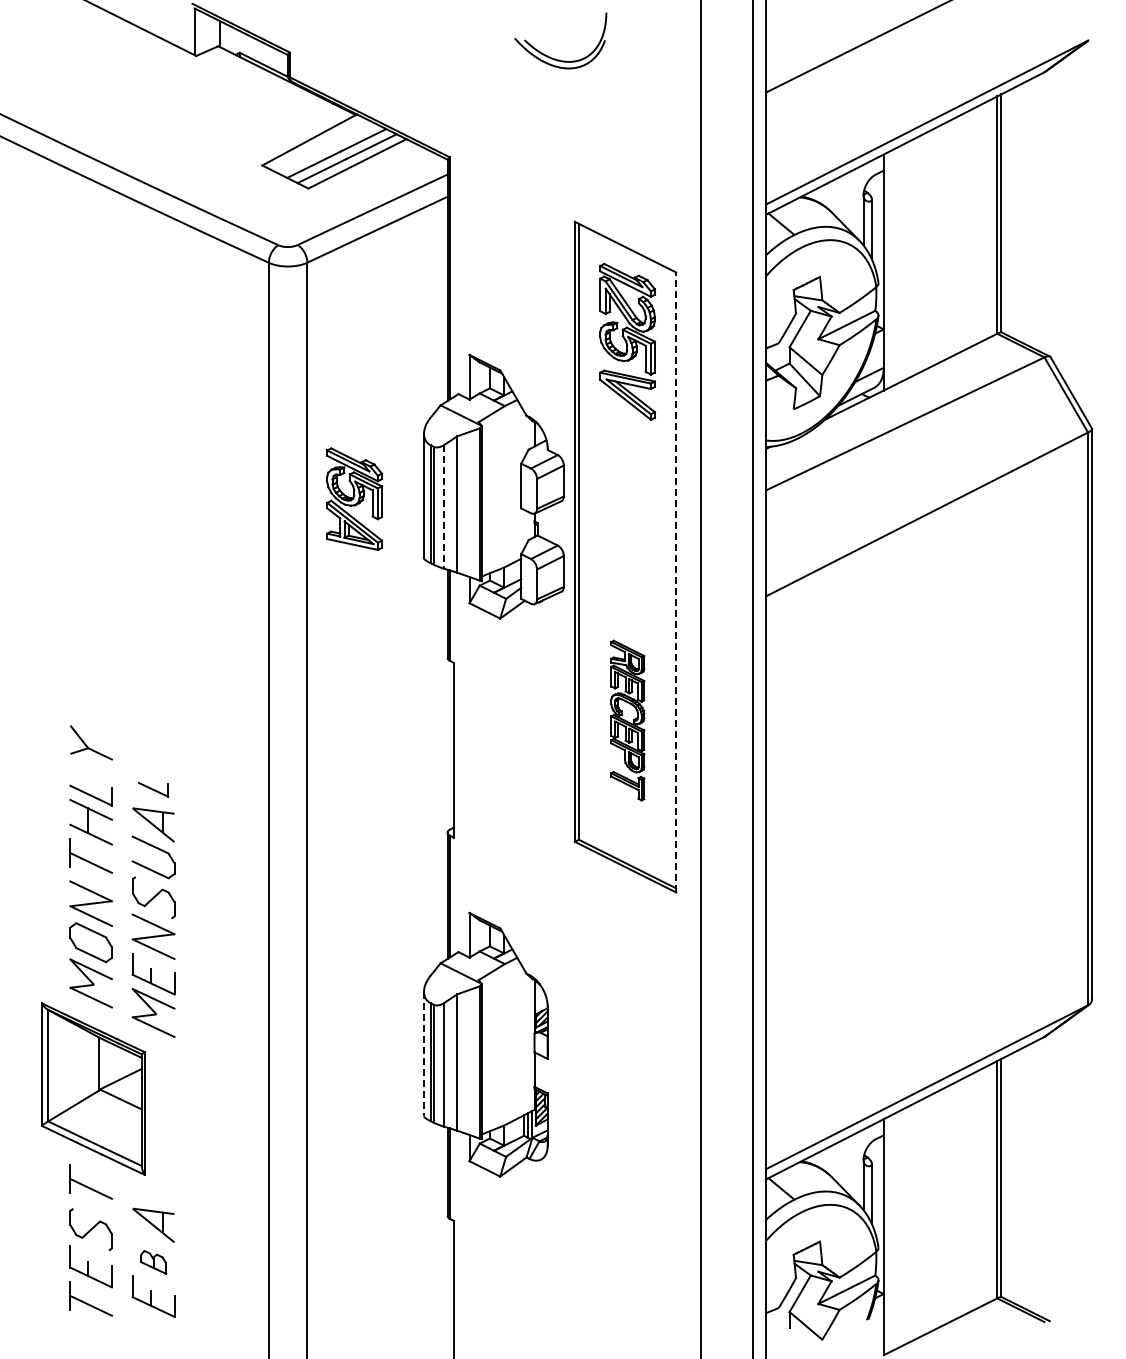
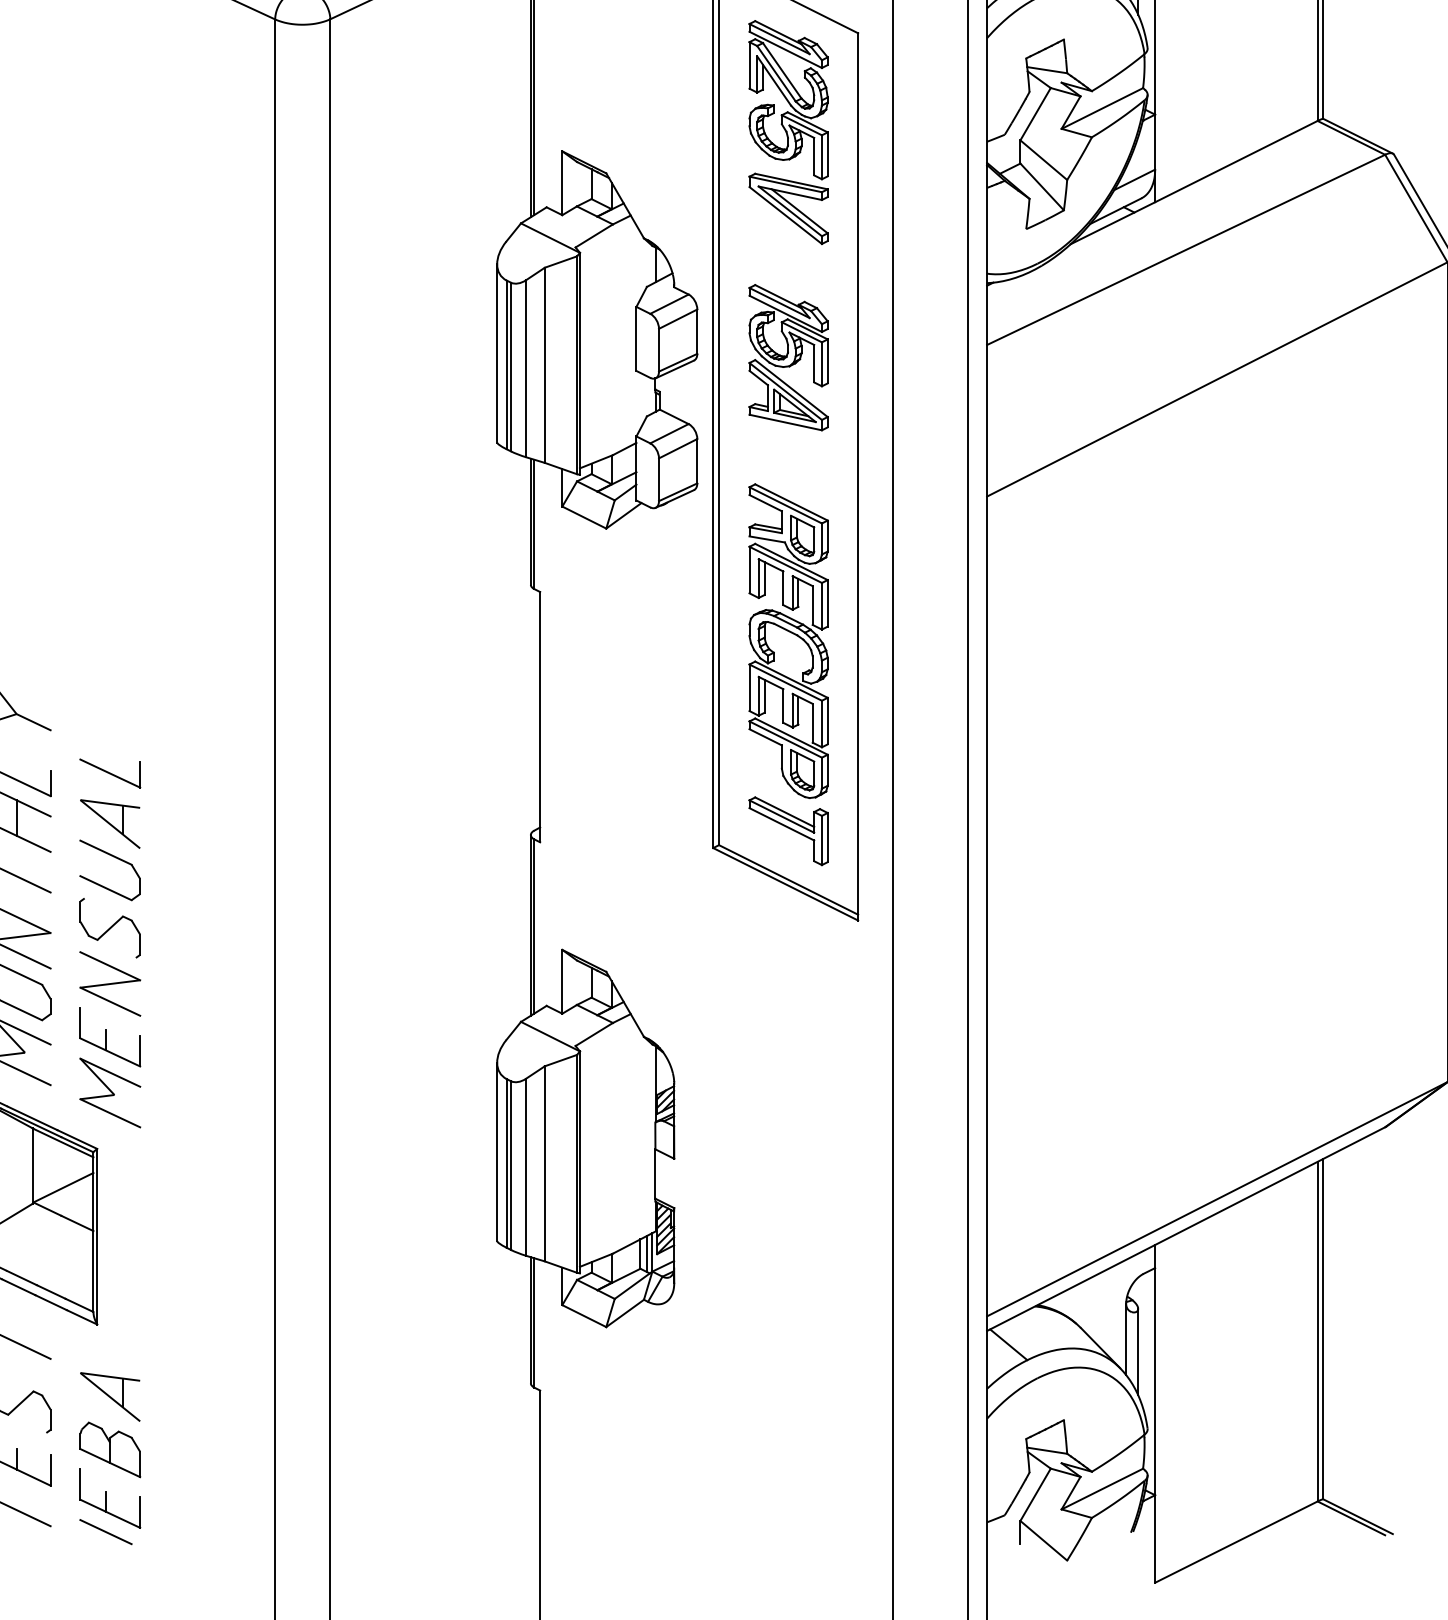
part: (354, 498) -> (788, 356), moved
line: (444, 506) -> (526, 368), dashed -> solid
line: (676, 582) -> (858, 476), dashed -> solid
part: (627, 720) -> (788, 674), size x1.67
part: (153, 789) -> (110, 773), size x1.43
line: (423, 1054) -> (496, 1152), dashed -> solid
part: (153, 1262) -> (110, 1450), size x1.67
line: (150, 1319) -> (105, 1531), added

